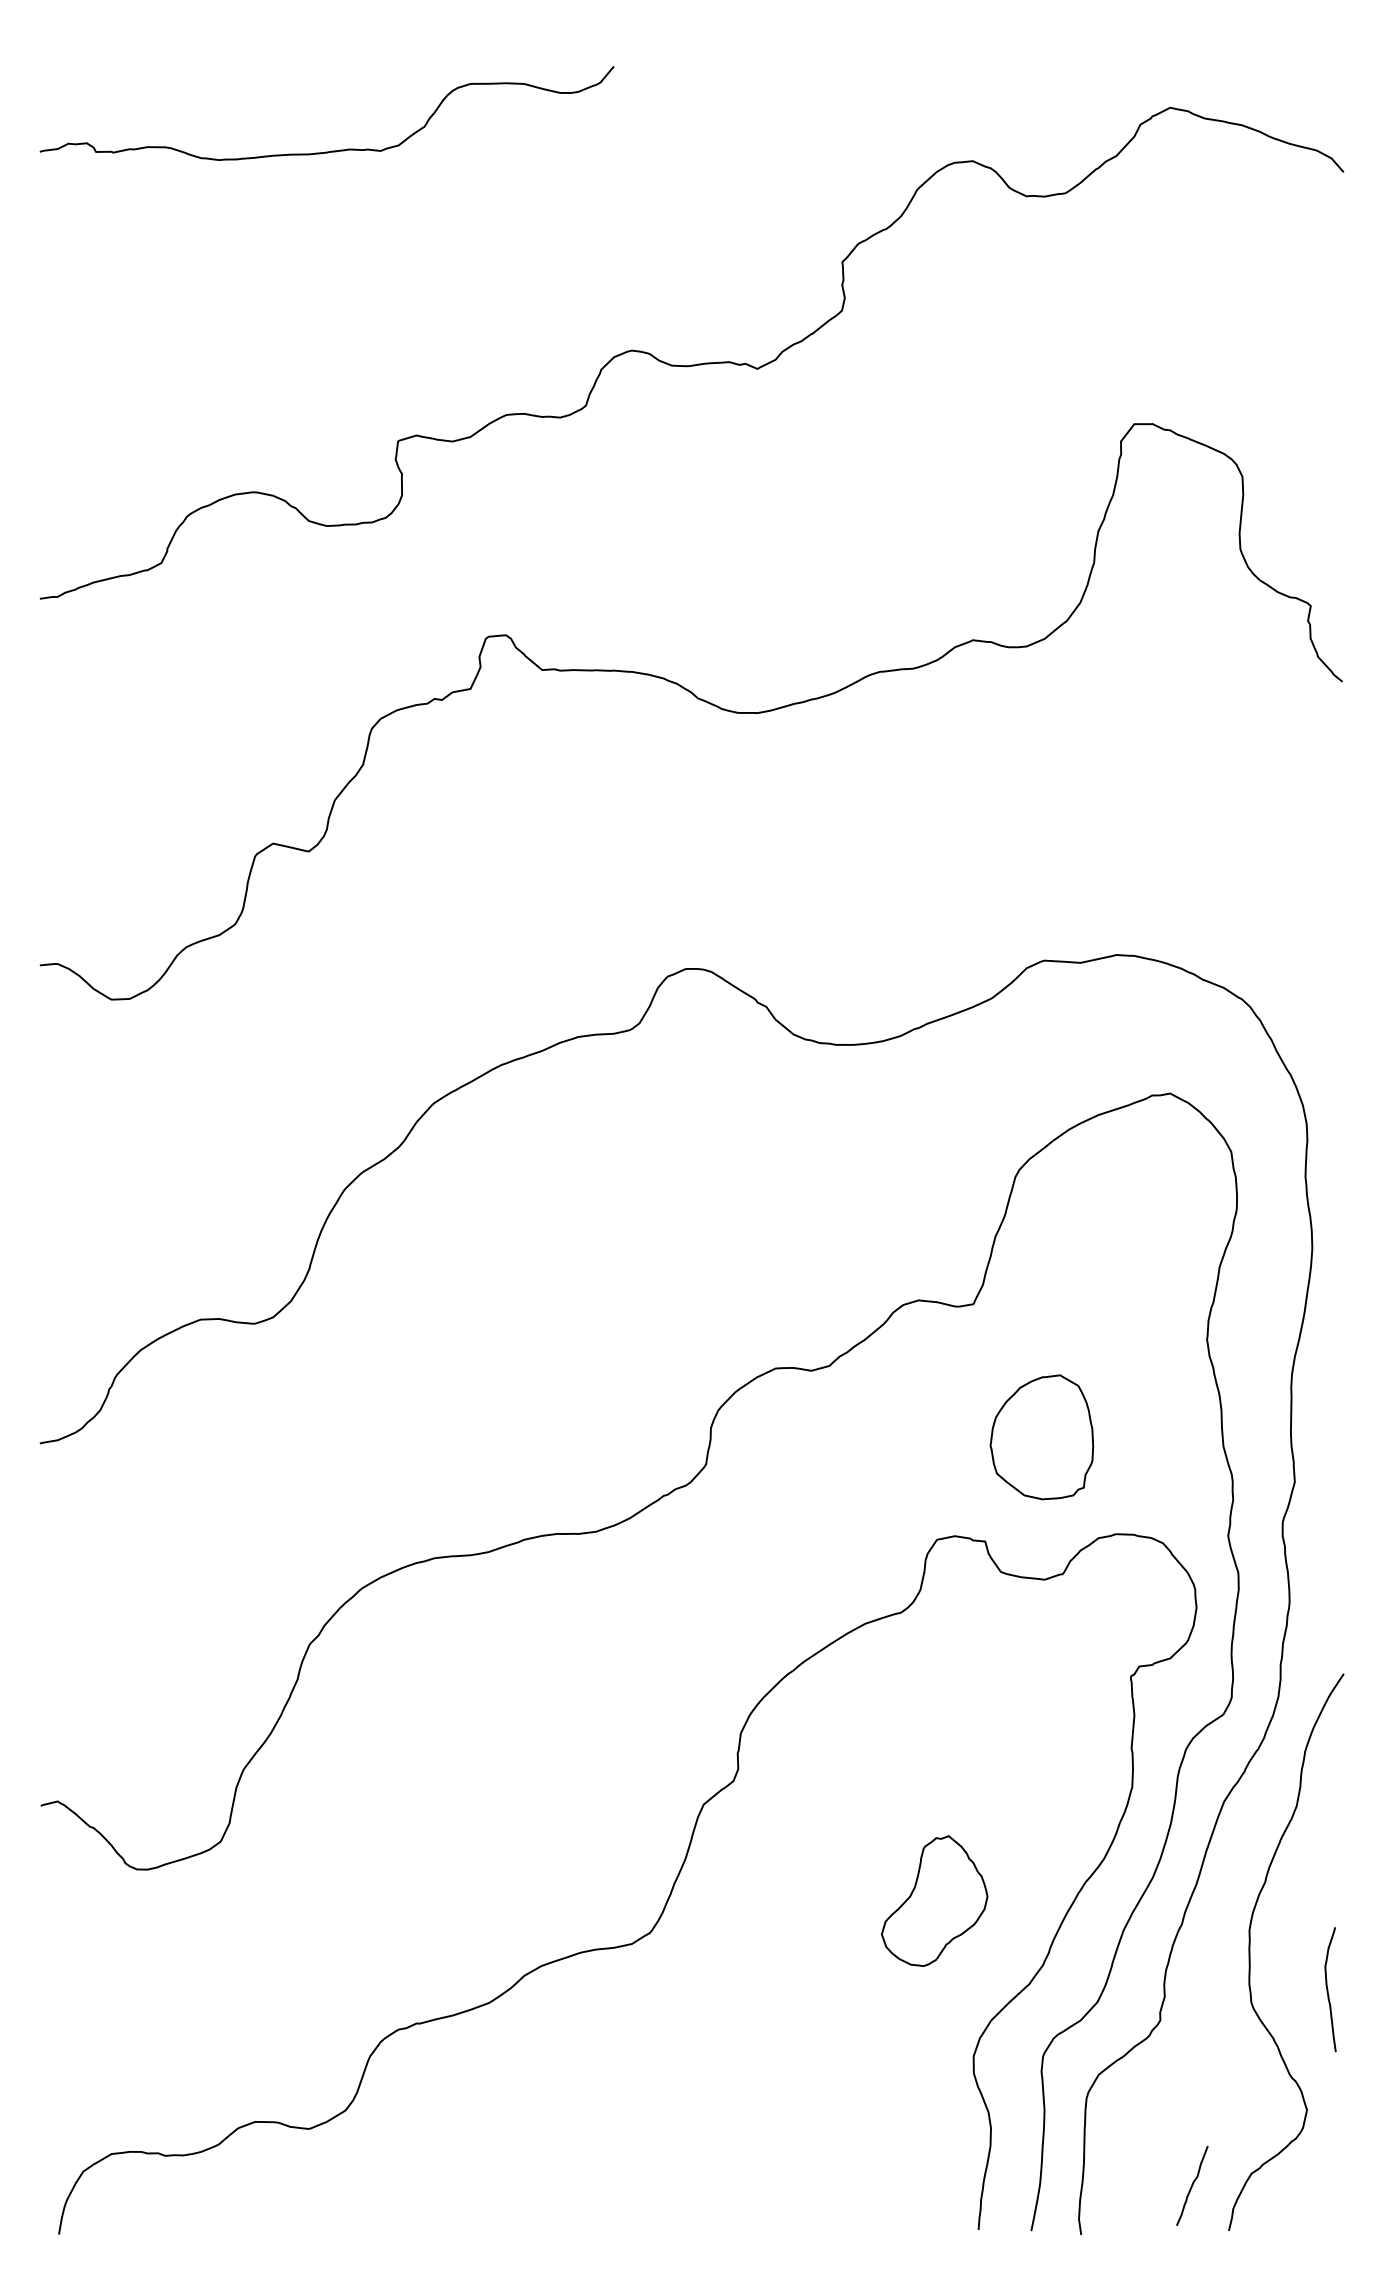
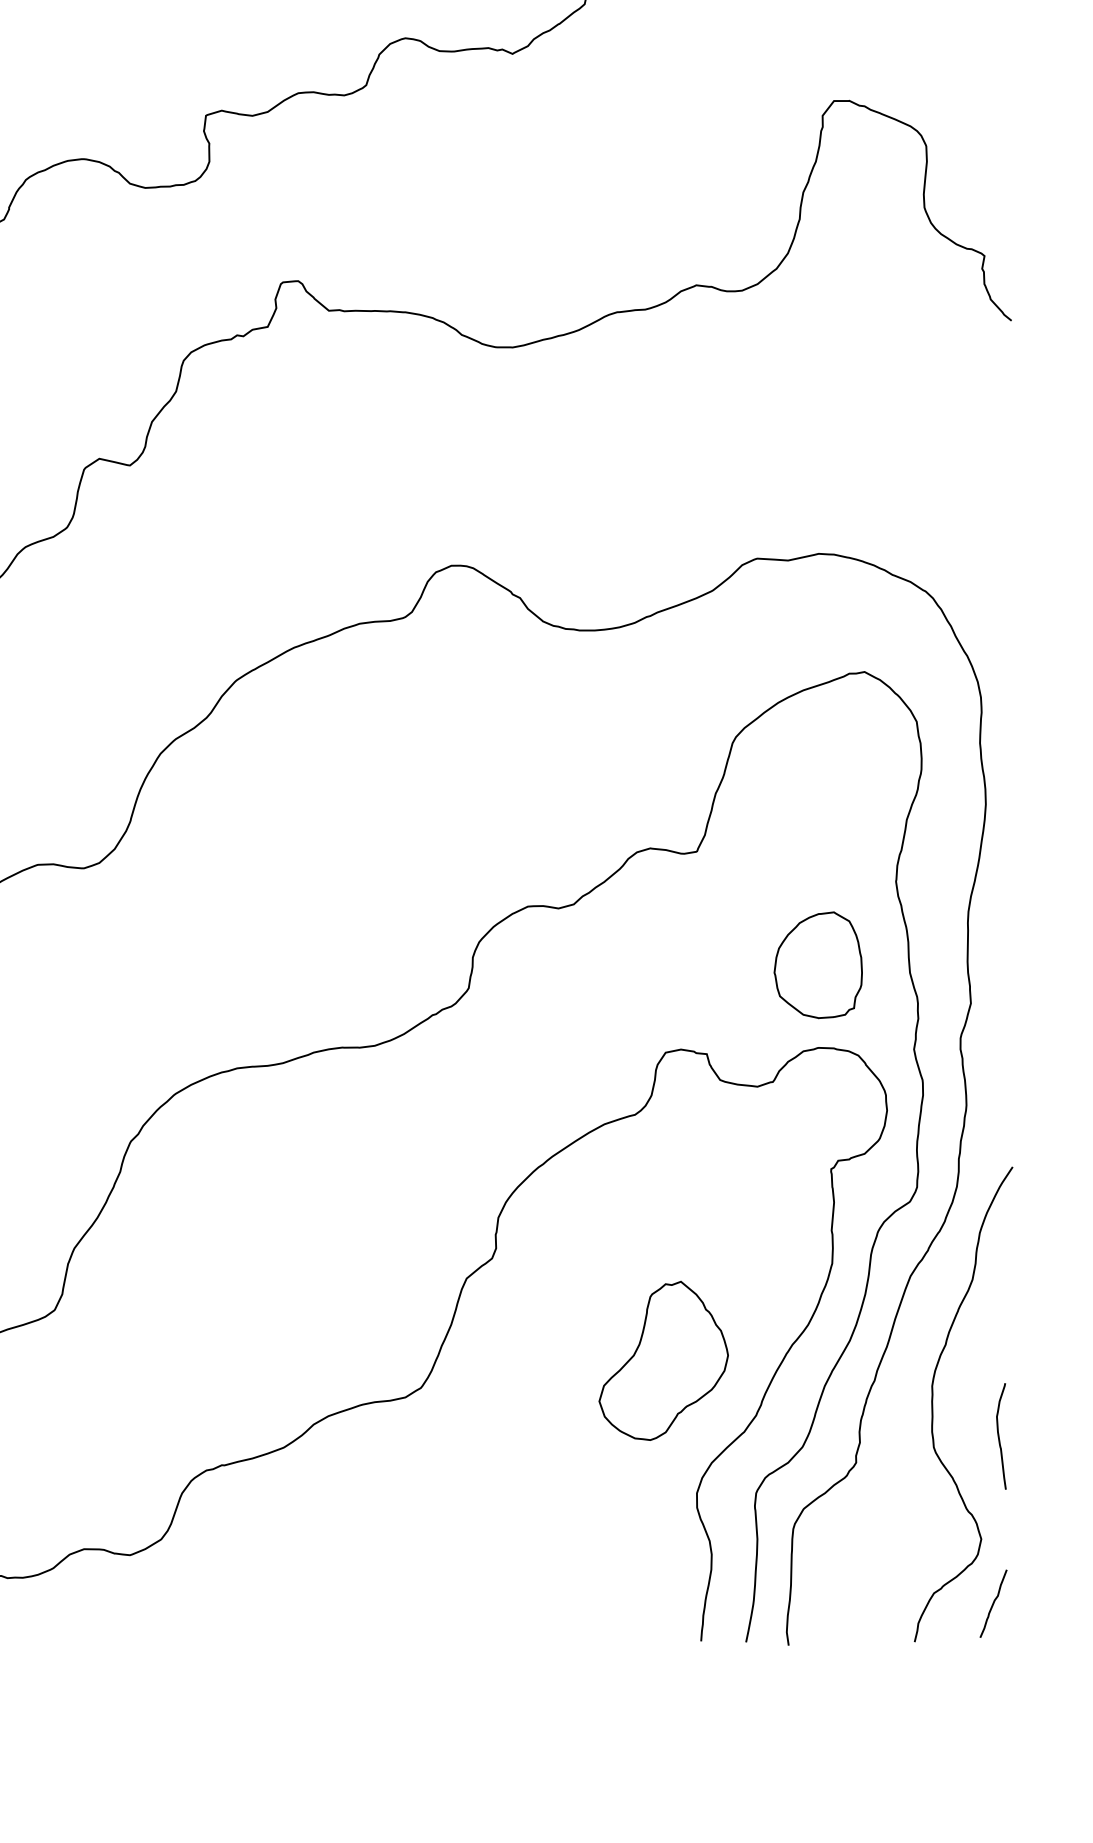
part: (1041, 1437) -> (817, 965), moved
part: (934, 1900) -> (663, 1360), size x1.43
curve: (1192, 2185) -> (993, 1603), moved

